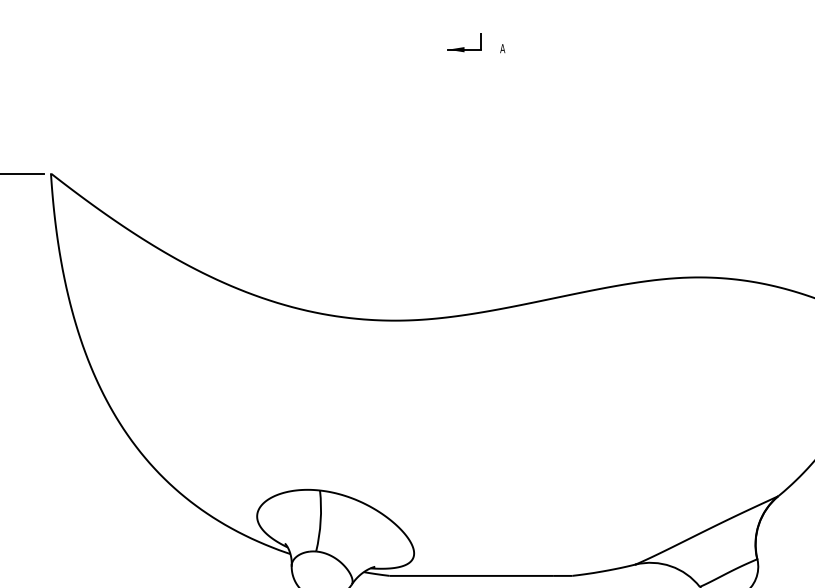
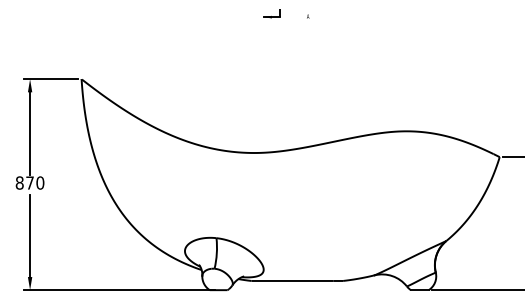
part: (463, 42) -> (271, 13), moved

